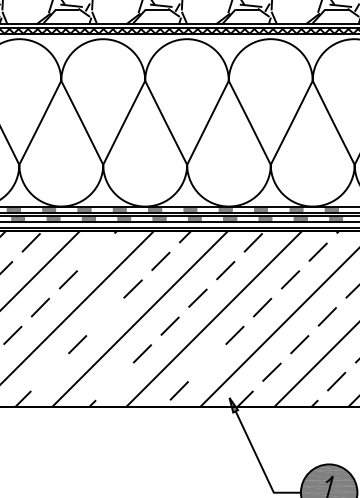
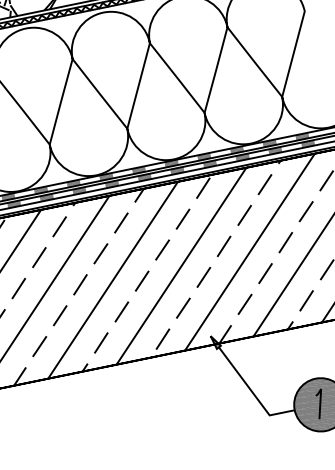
line: (95, 251) -> (59, 226), added
line: (104, 316) -> (79, 284), added
line: (206, 362) -> (182, 307), added
line: (49, 371) -> (39, 345), added
line: (113, 381) -> (100, 343), added

